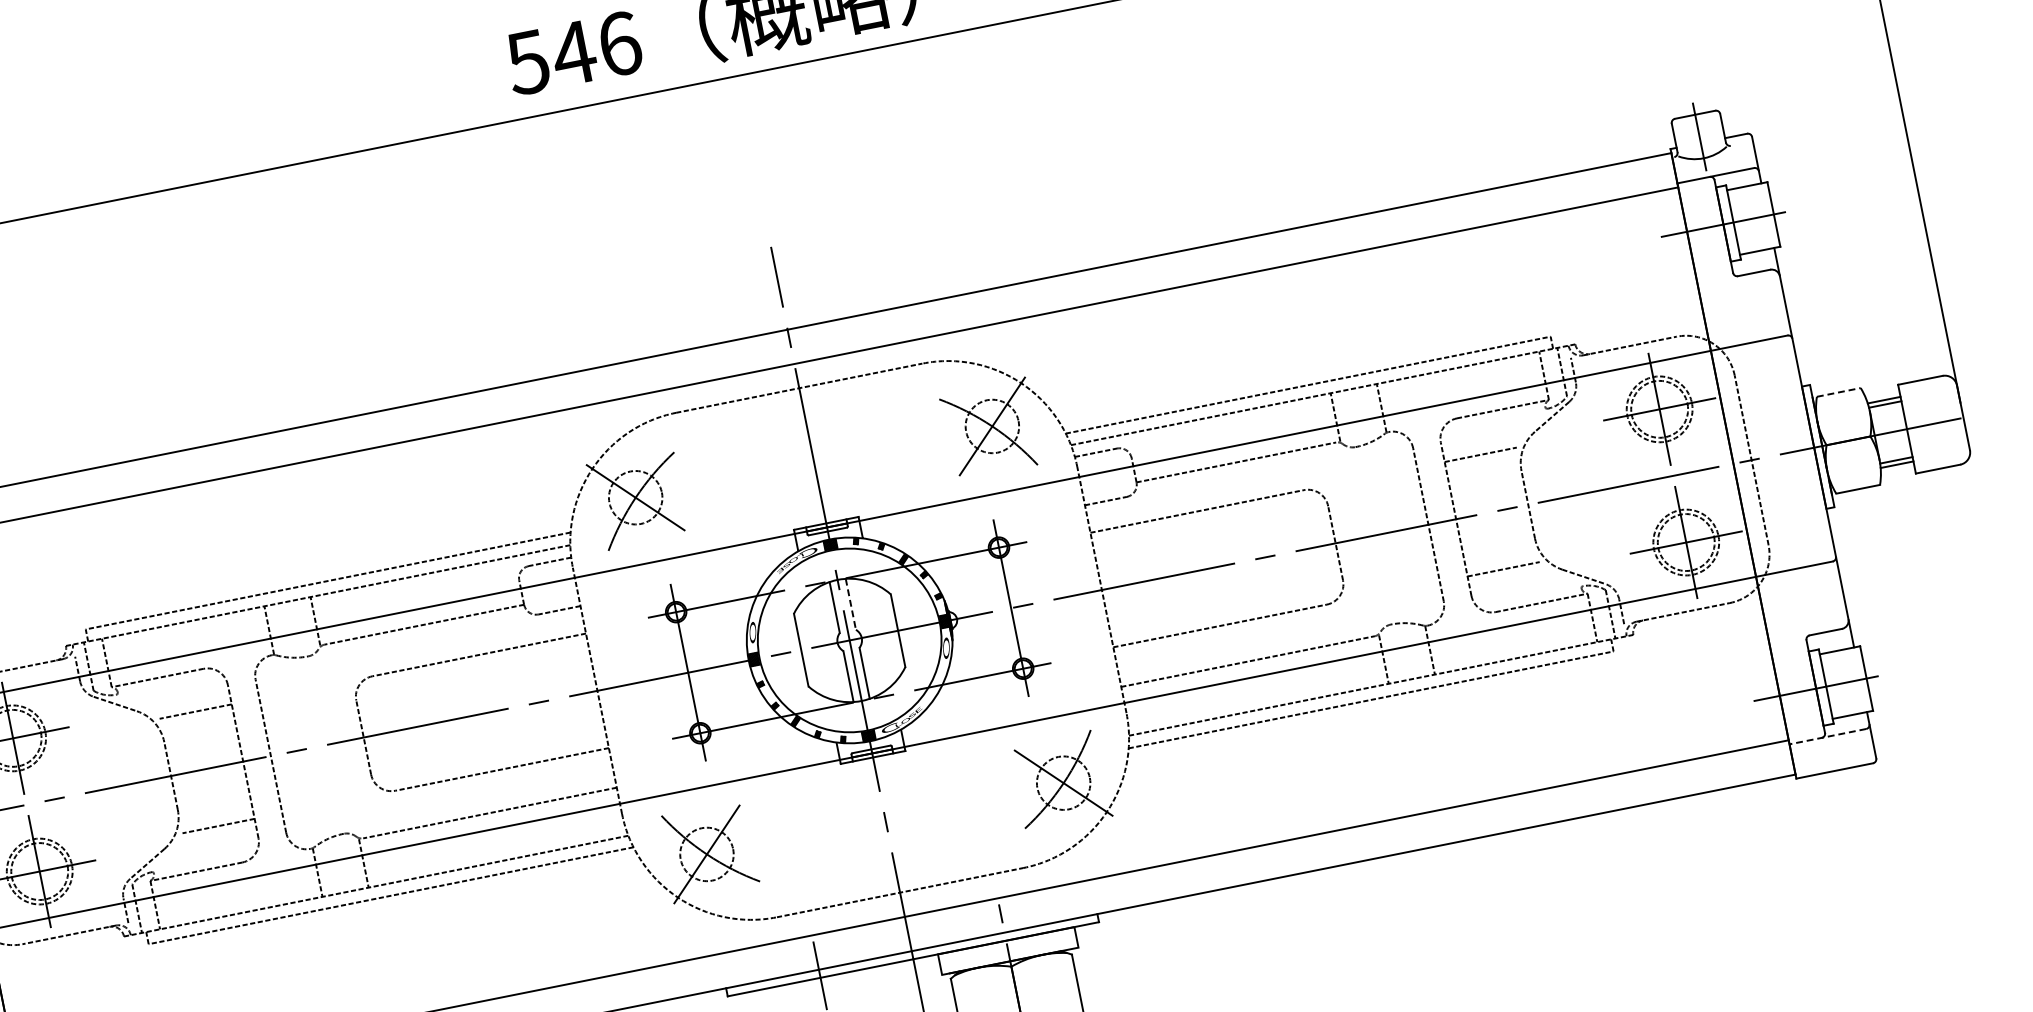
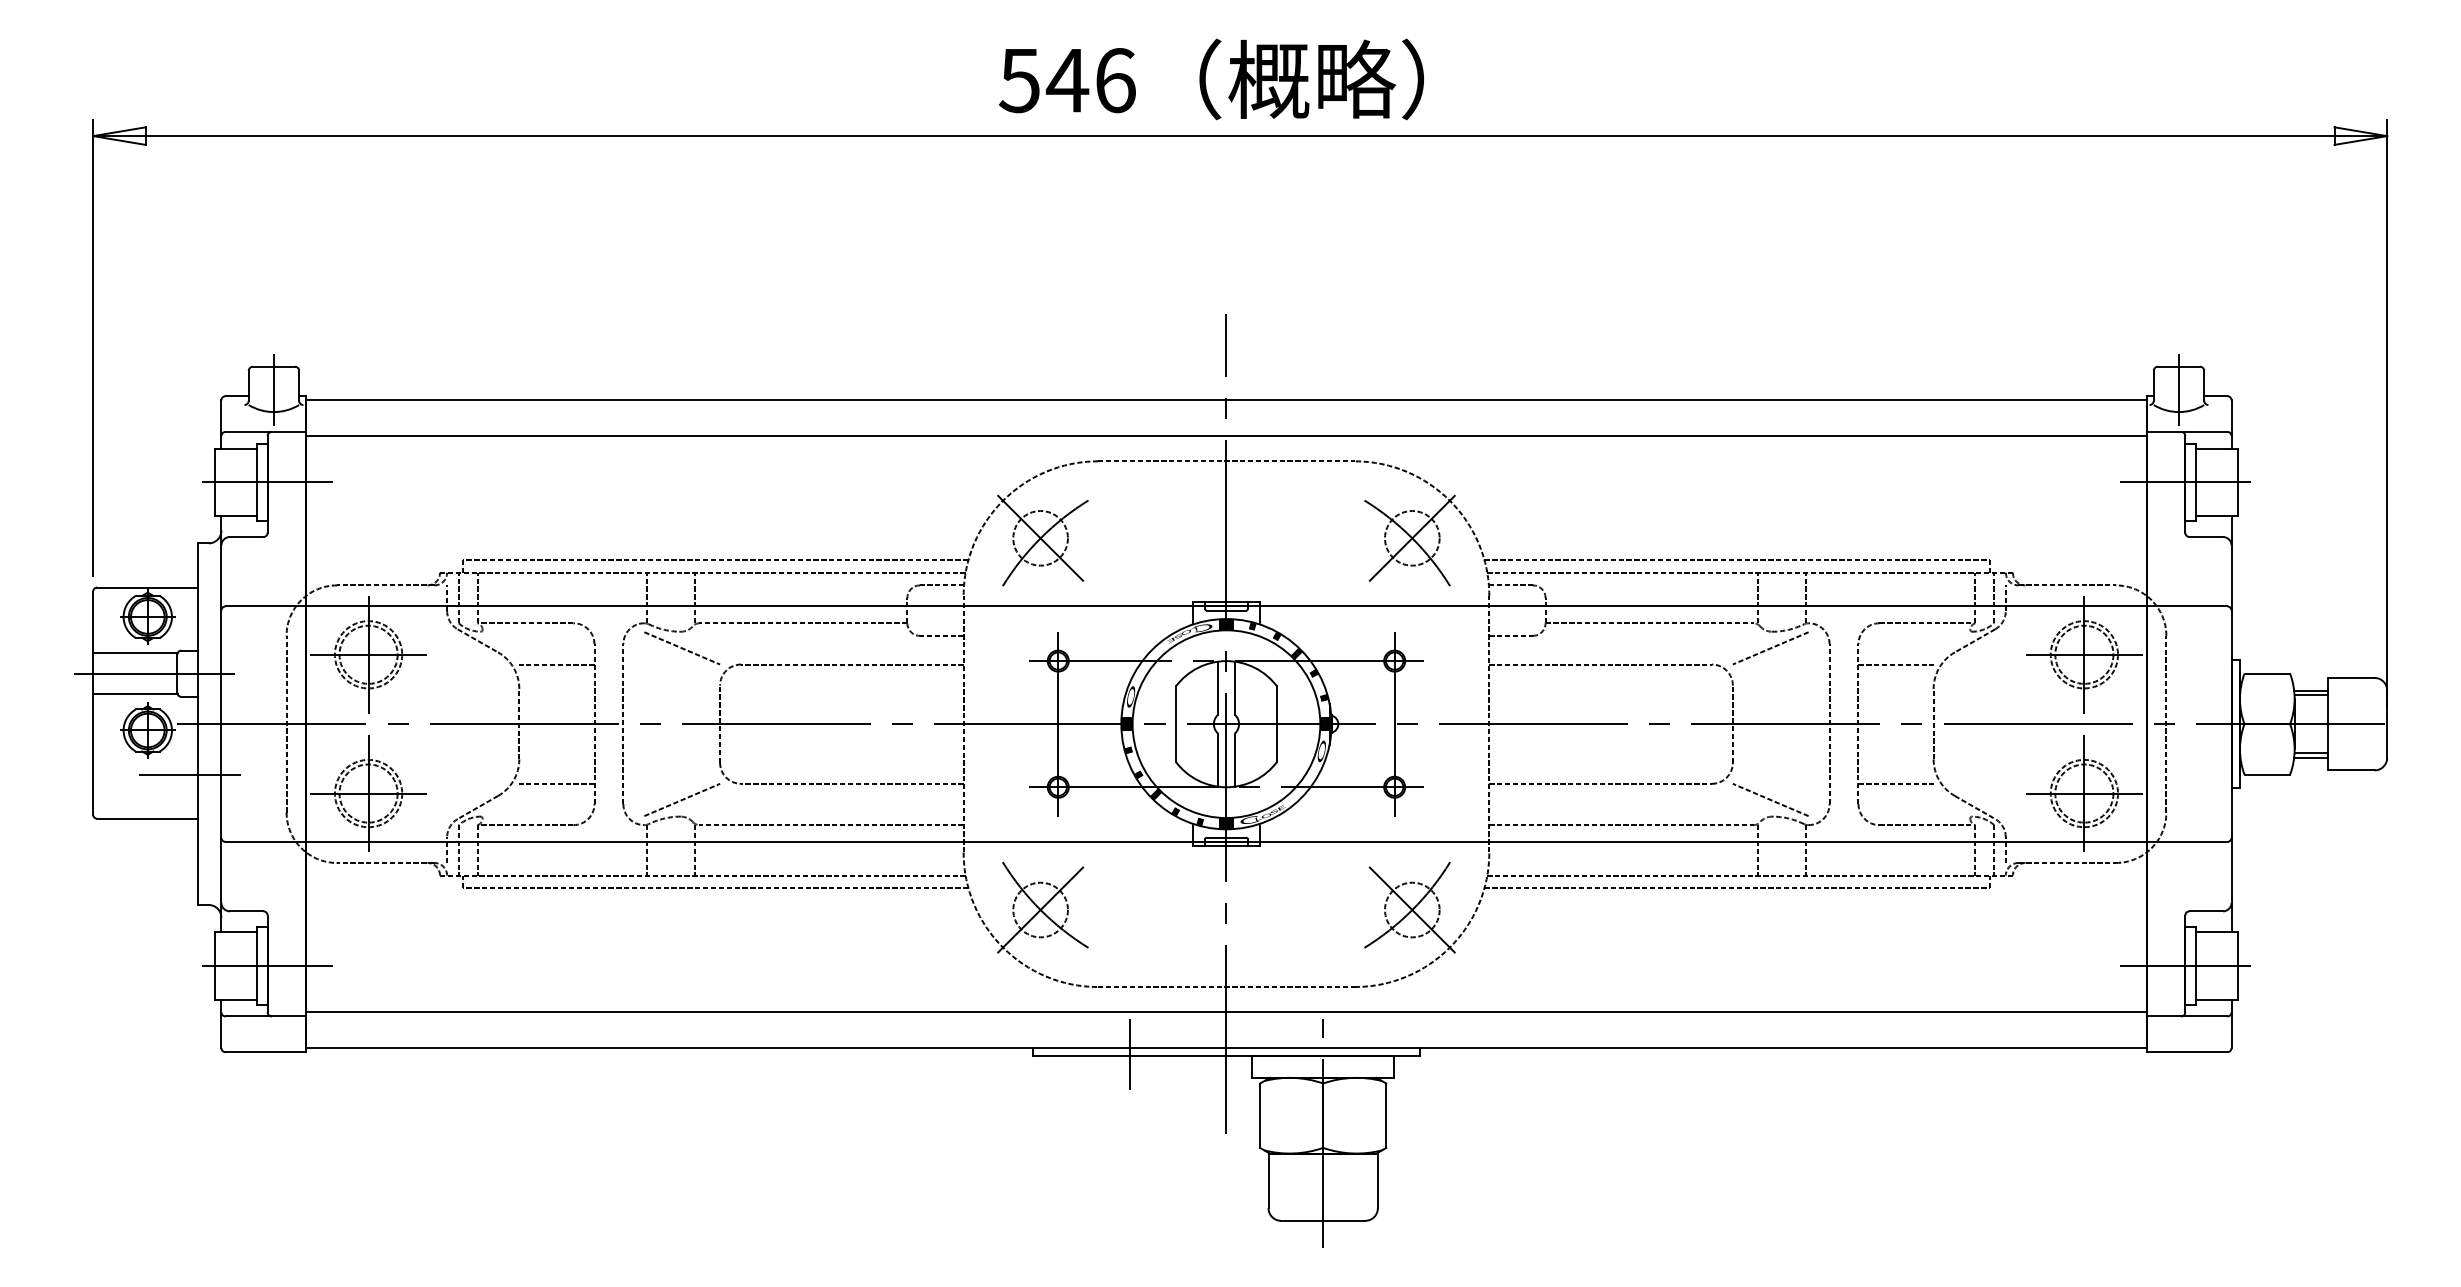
line: (1838, 392) -> (2267, 673), dashed -> solid
line: (1357, 463) -> (1770, 648), added
line: (850, 604) -> (1234, 688), dashed -> solid
line: (1386, 608) -> (1770, 799), added
line: (313, 672) -> (682, 648), added
line: (1827, 736) -> (2187, 1016), dashed -> solid
line: (342, 817) -> (682, 799), added

